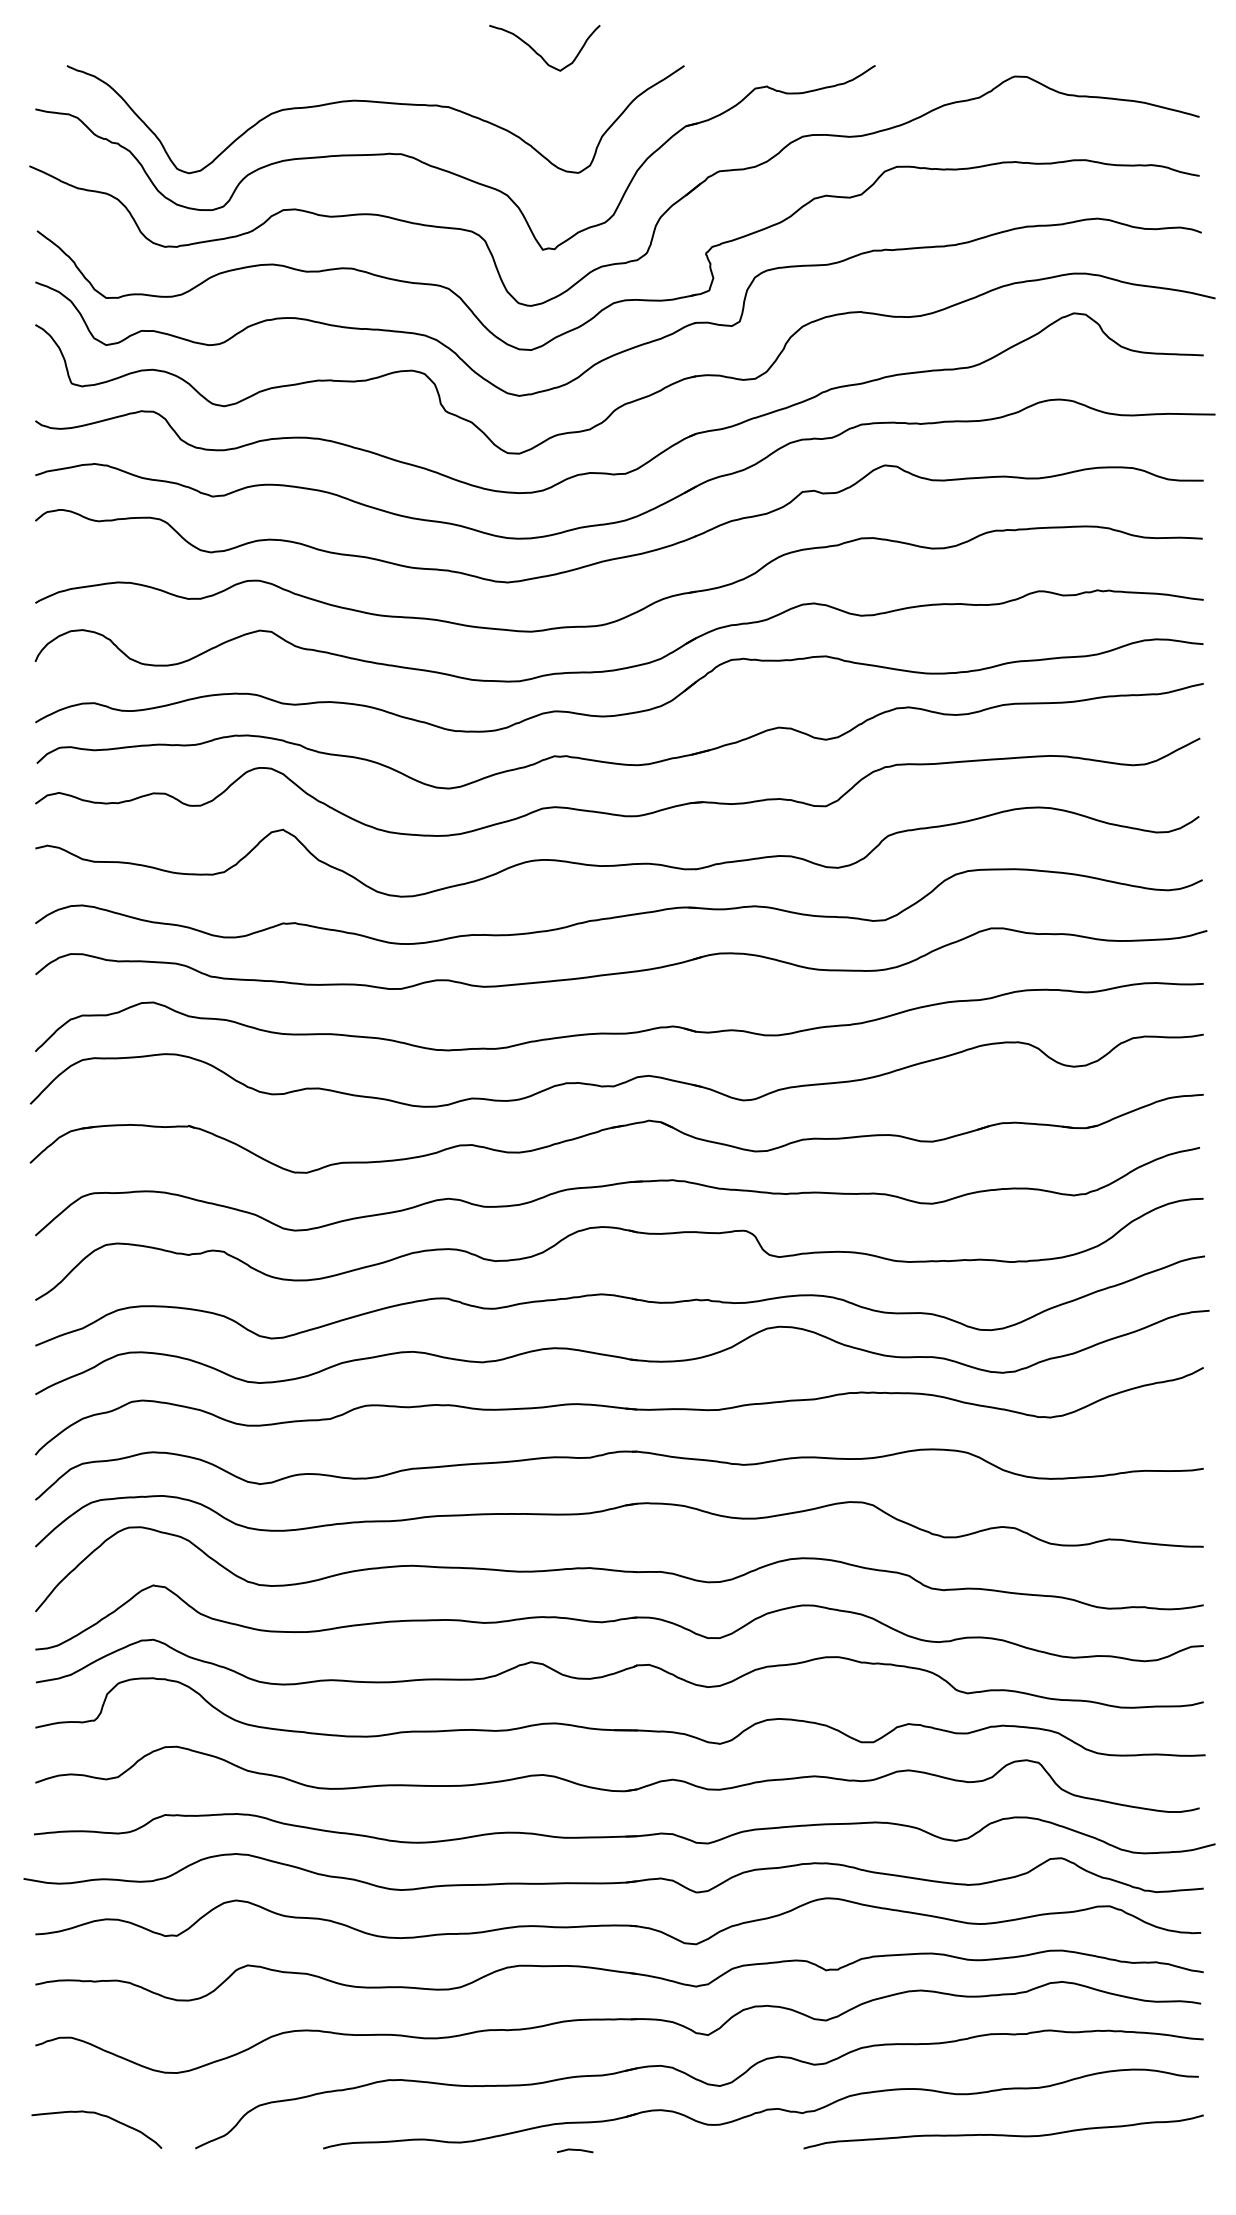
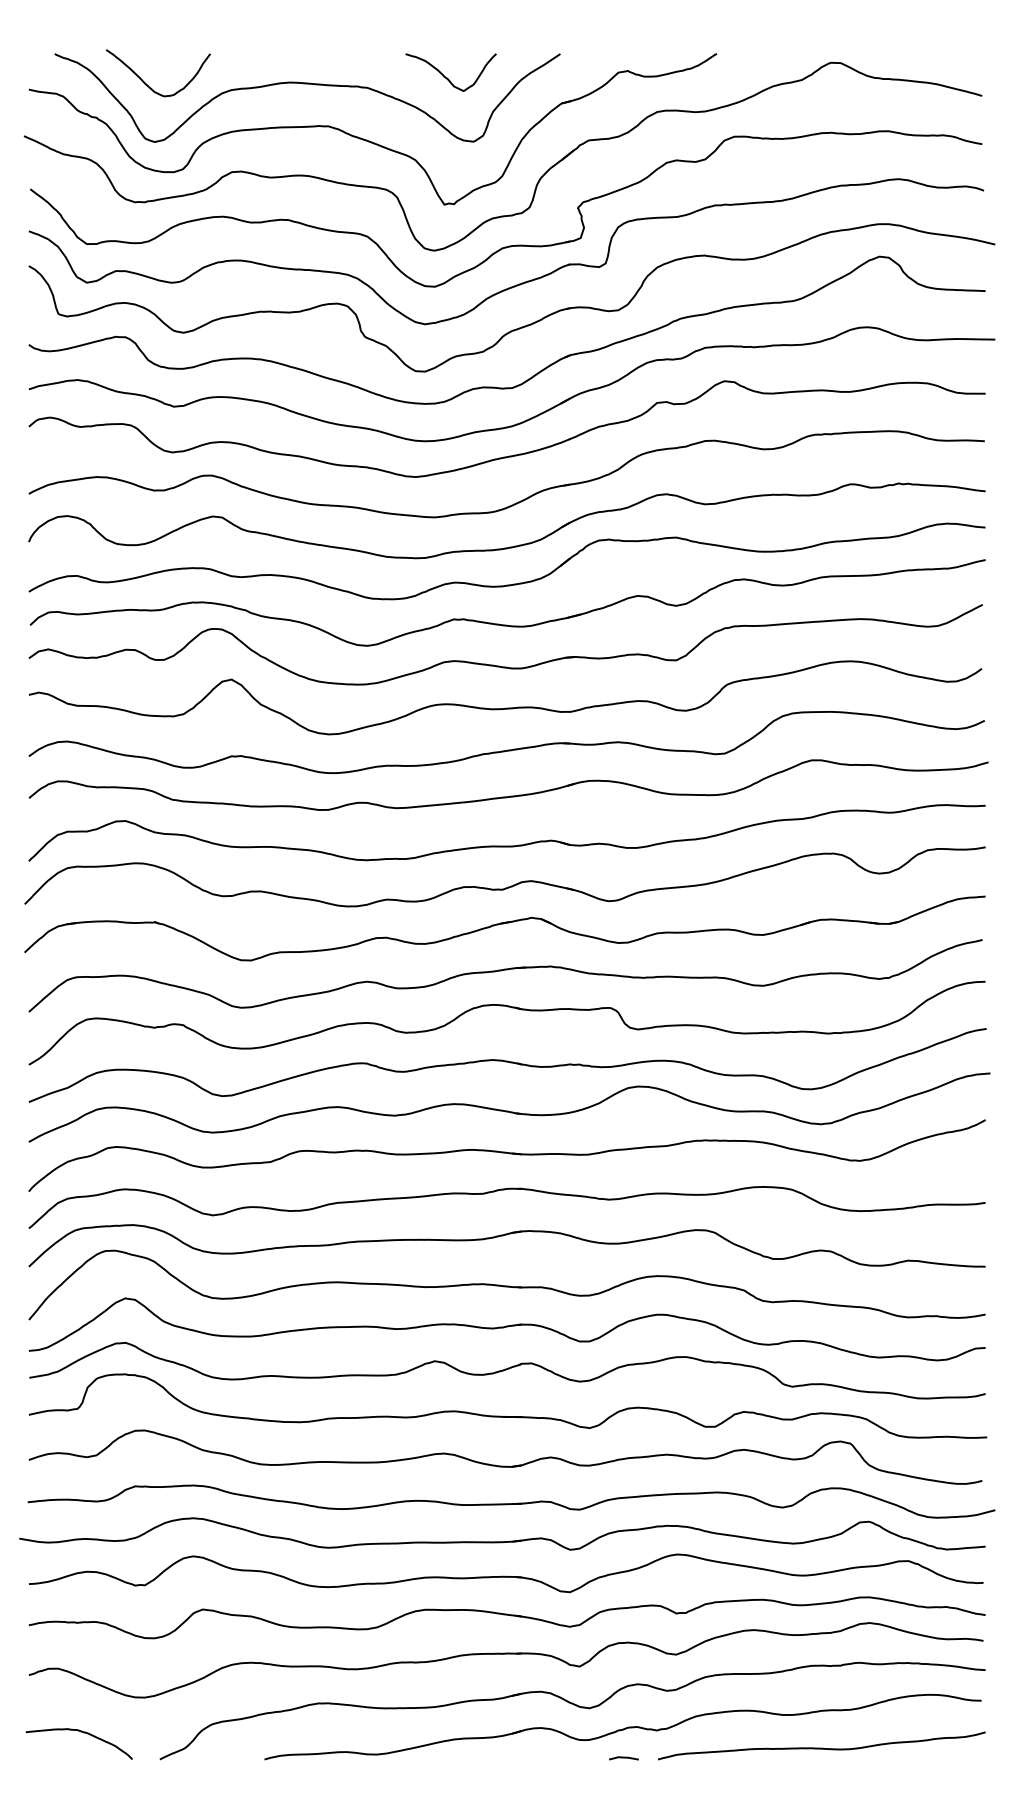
curve: (540, 54) -> (447, 77), moved
curve: (180, 103) -> (147, 84), added
curve: (574, 2151) -> (623, 1758), moved

